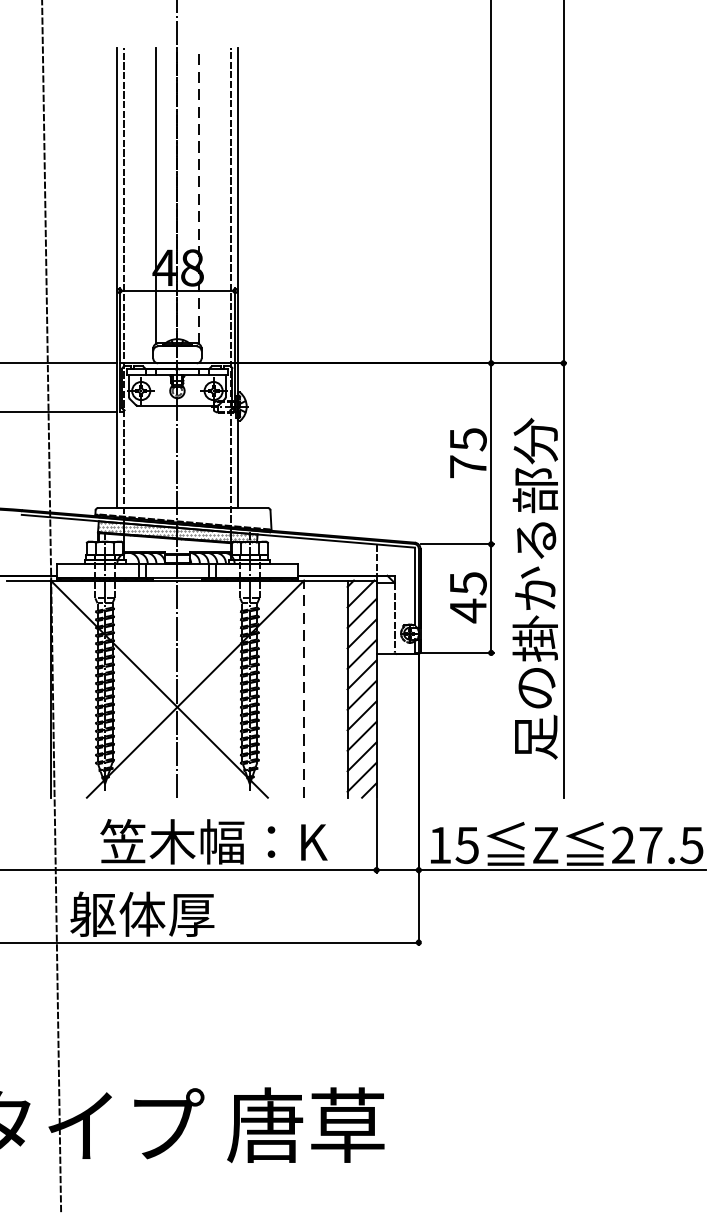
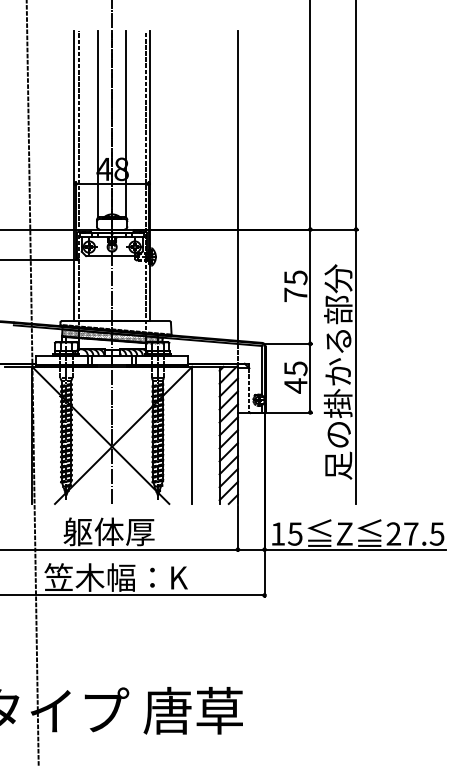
line: (198, 195) -> (125, 123), dashed -> solid
line: (375, 293) -> (237, 185), added
line: (304, 689) -> (192, 435), dashed -> solid
text: (212, 841) -> (134, 531), 笠木幅：K -> 躯体厚
text: (182, 914) -> (115, 577), 躯体厚 -> 笠木幅：K

